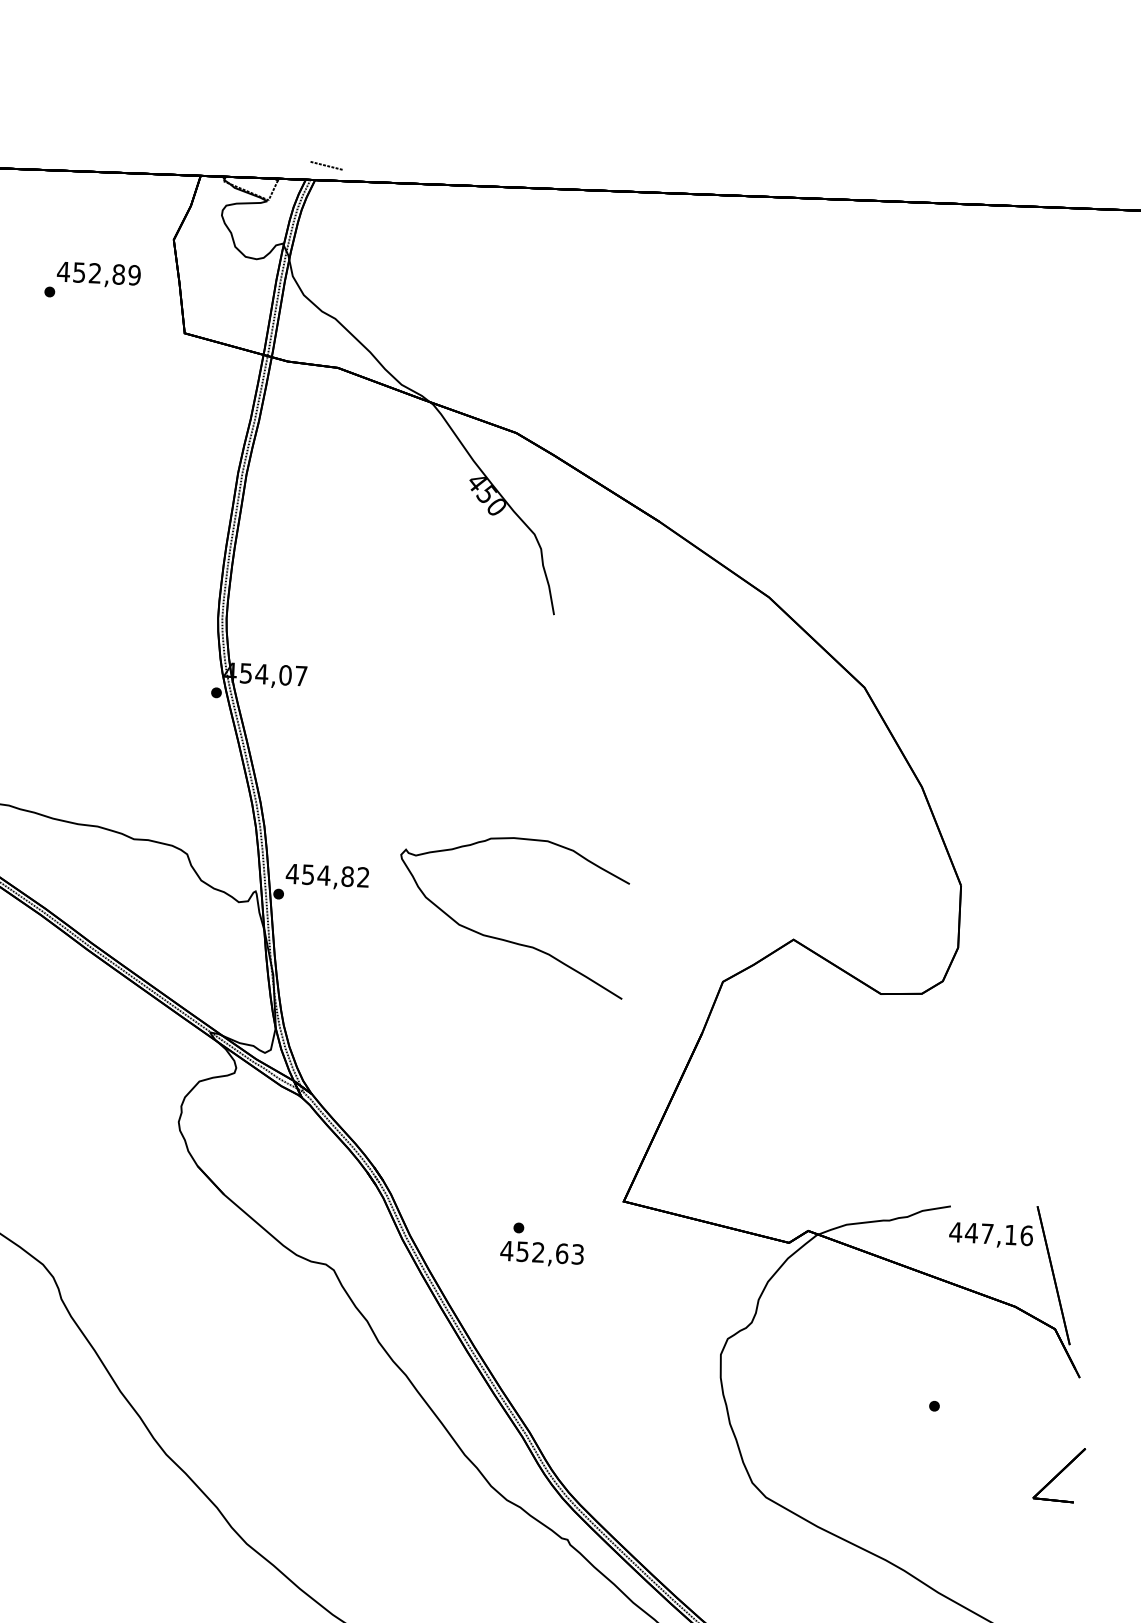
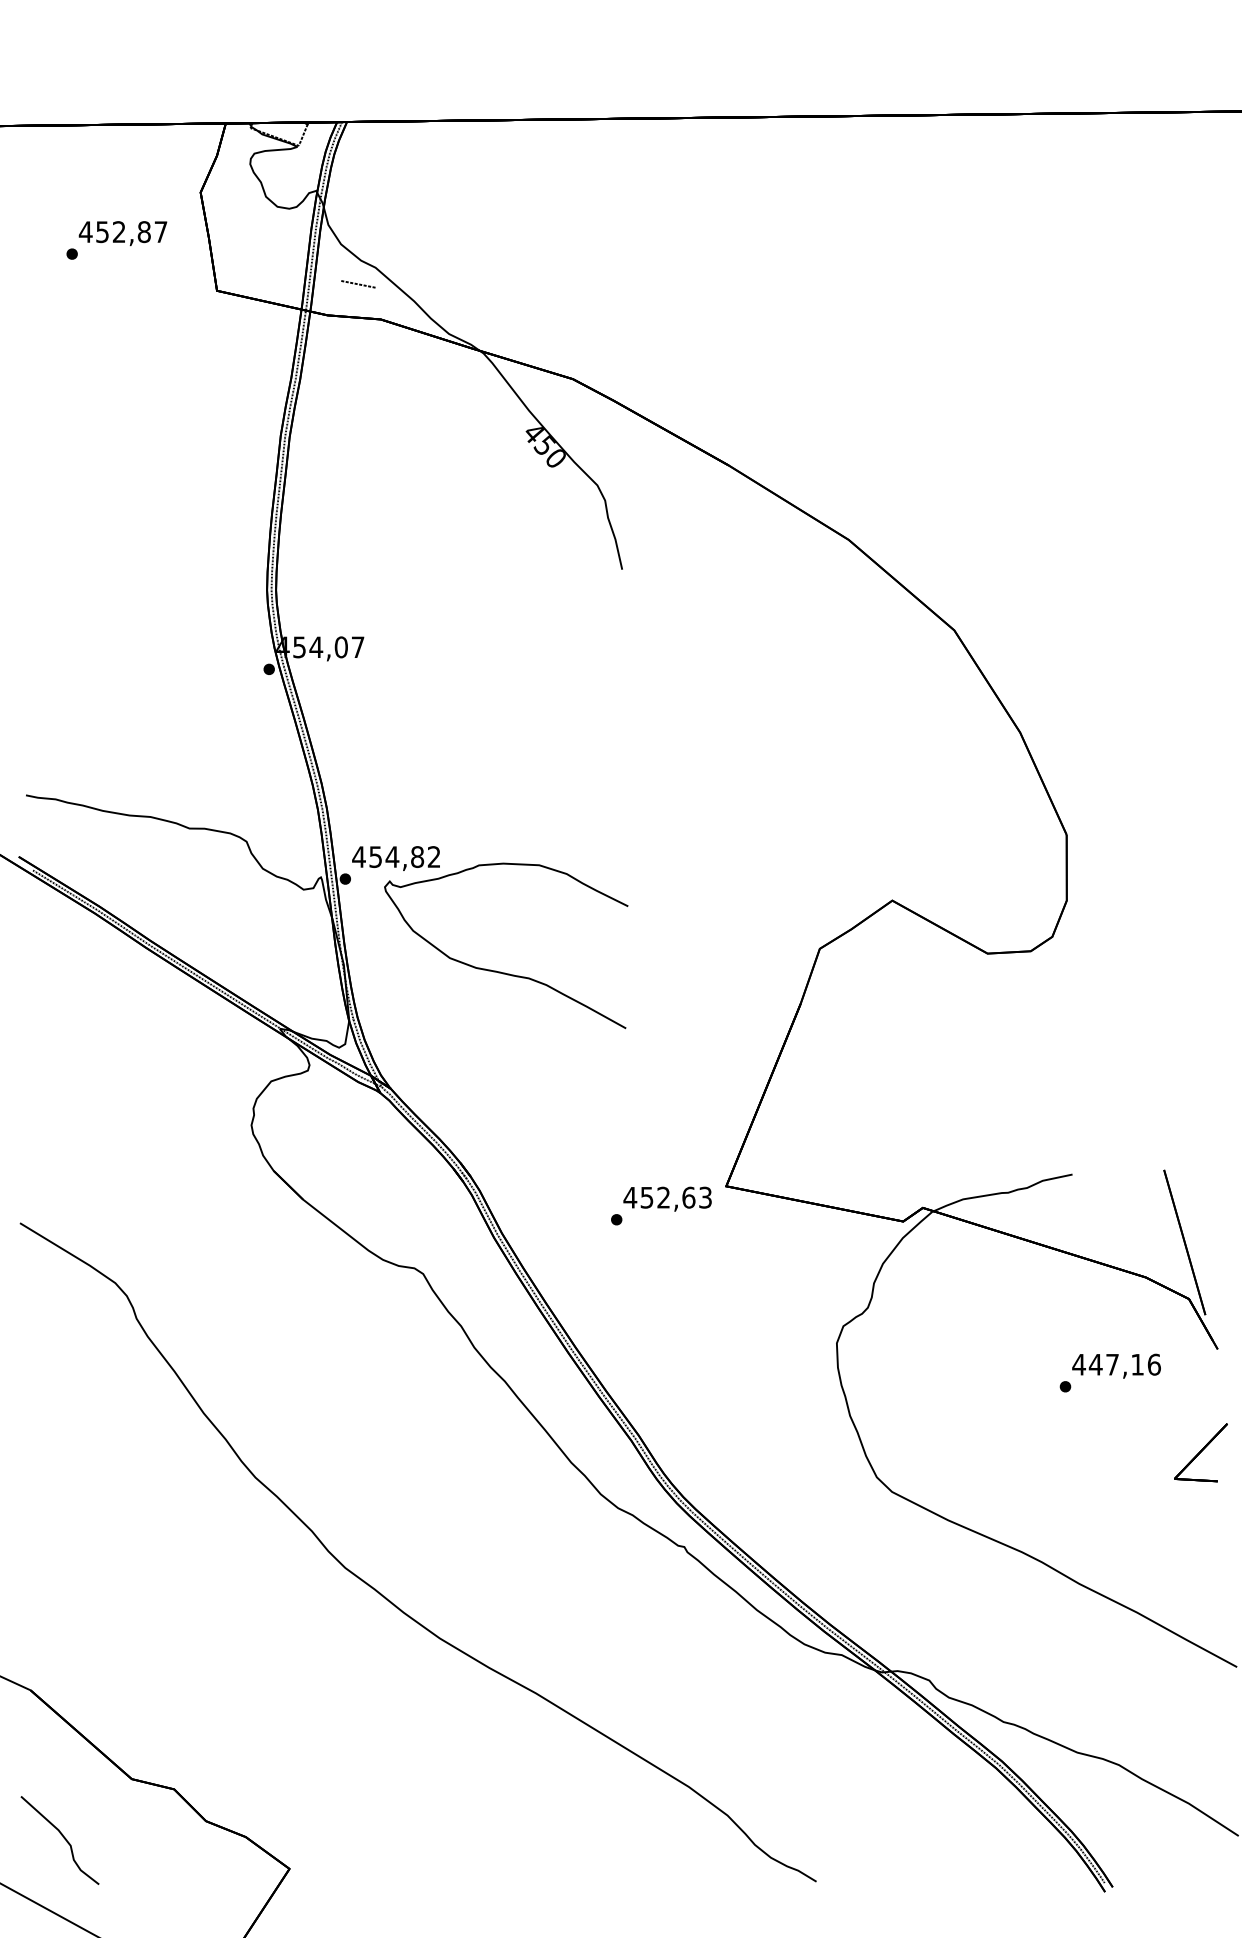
line: (325, 165) -> (357, 284), moved
text: (134, 275) -> (160, 232), 452,89 -> 452,87
curve: (506, 939) -> (500, 971), moved
text: (991, 1234) -> (1116, 1365), moved
text: (542, 1253) -> (667, 1198), moved

